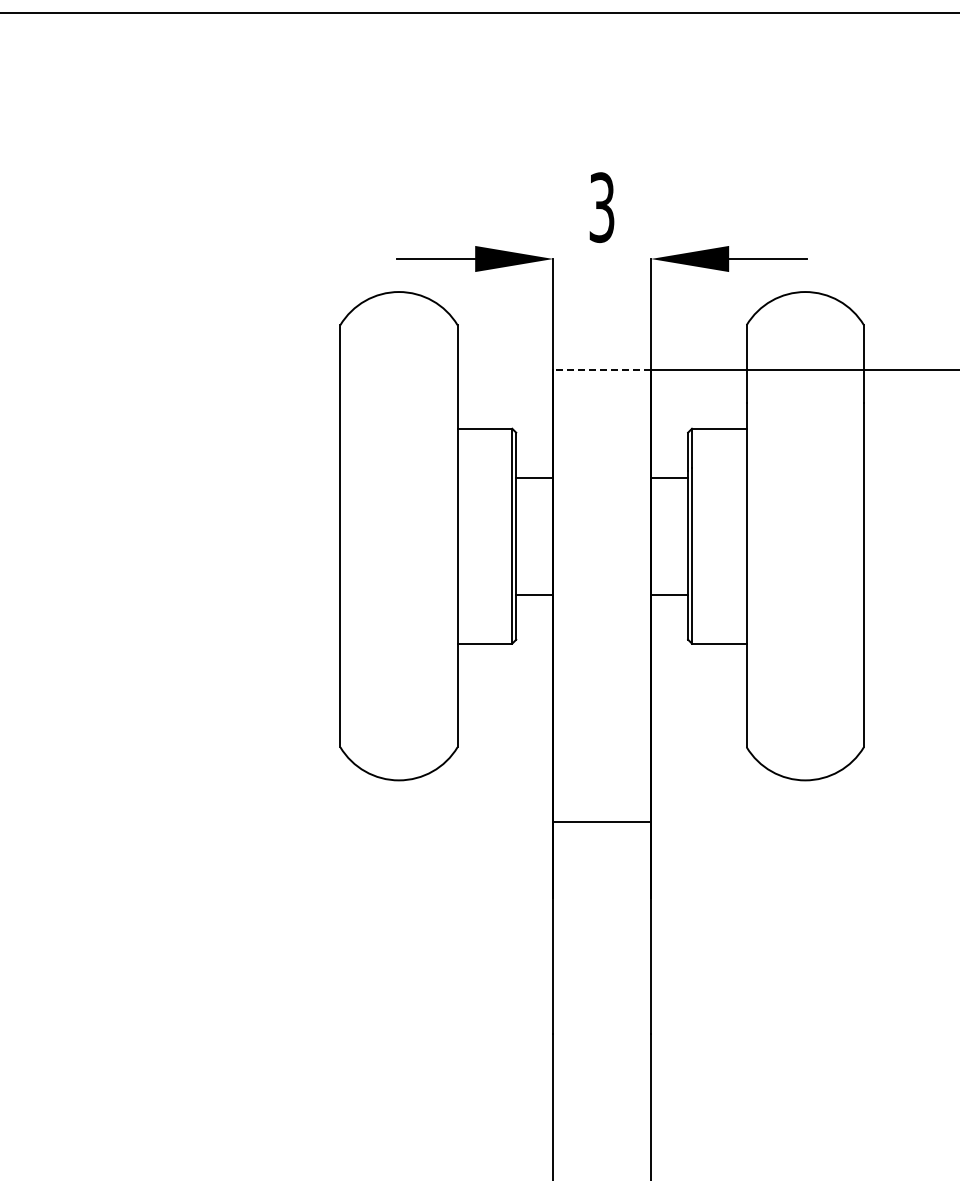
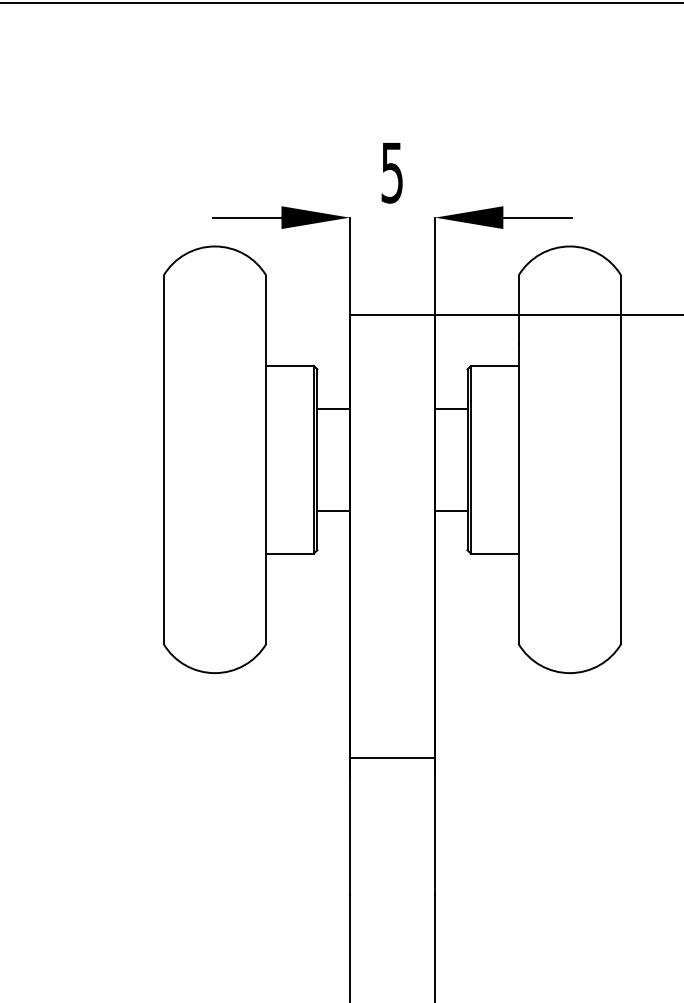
text: (602, 207) -> (392, 172), 3 -> 5
line: (602, 370) -> (392, 315), dashed -> solid
line: (601, 822) -> (391, 758), moved

